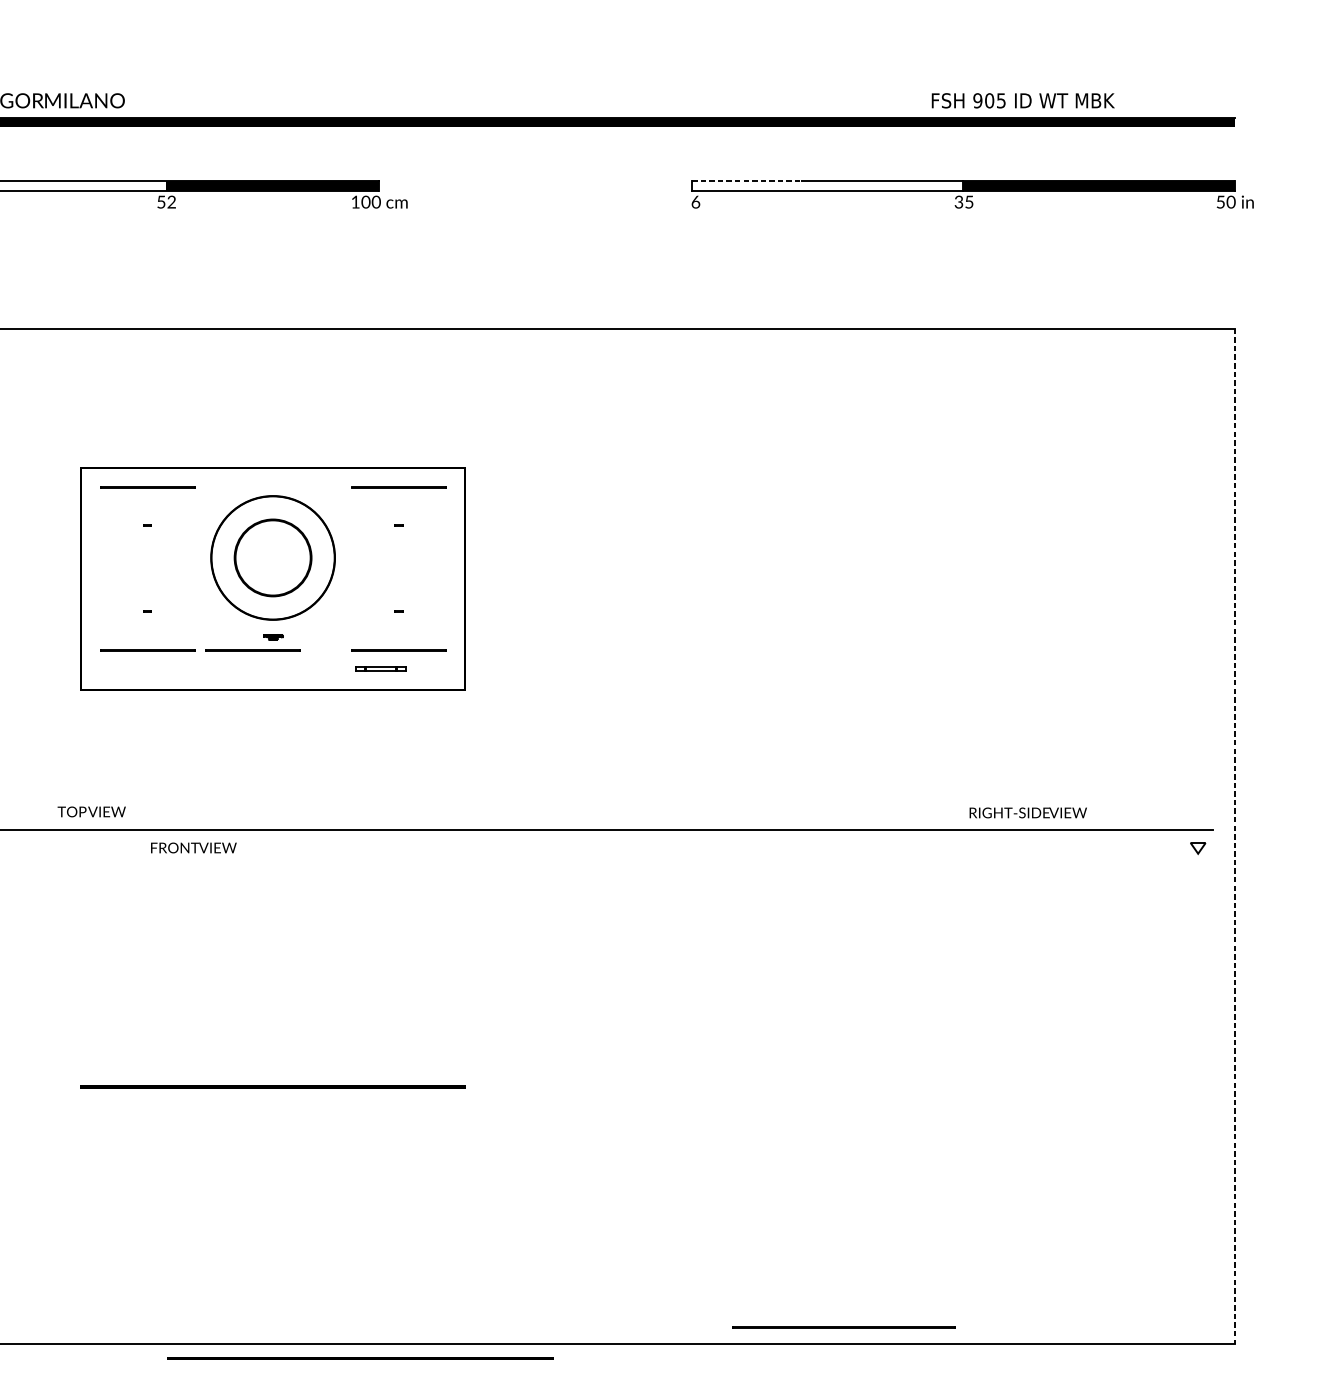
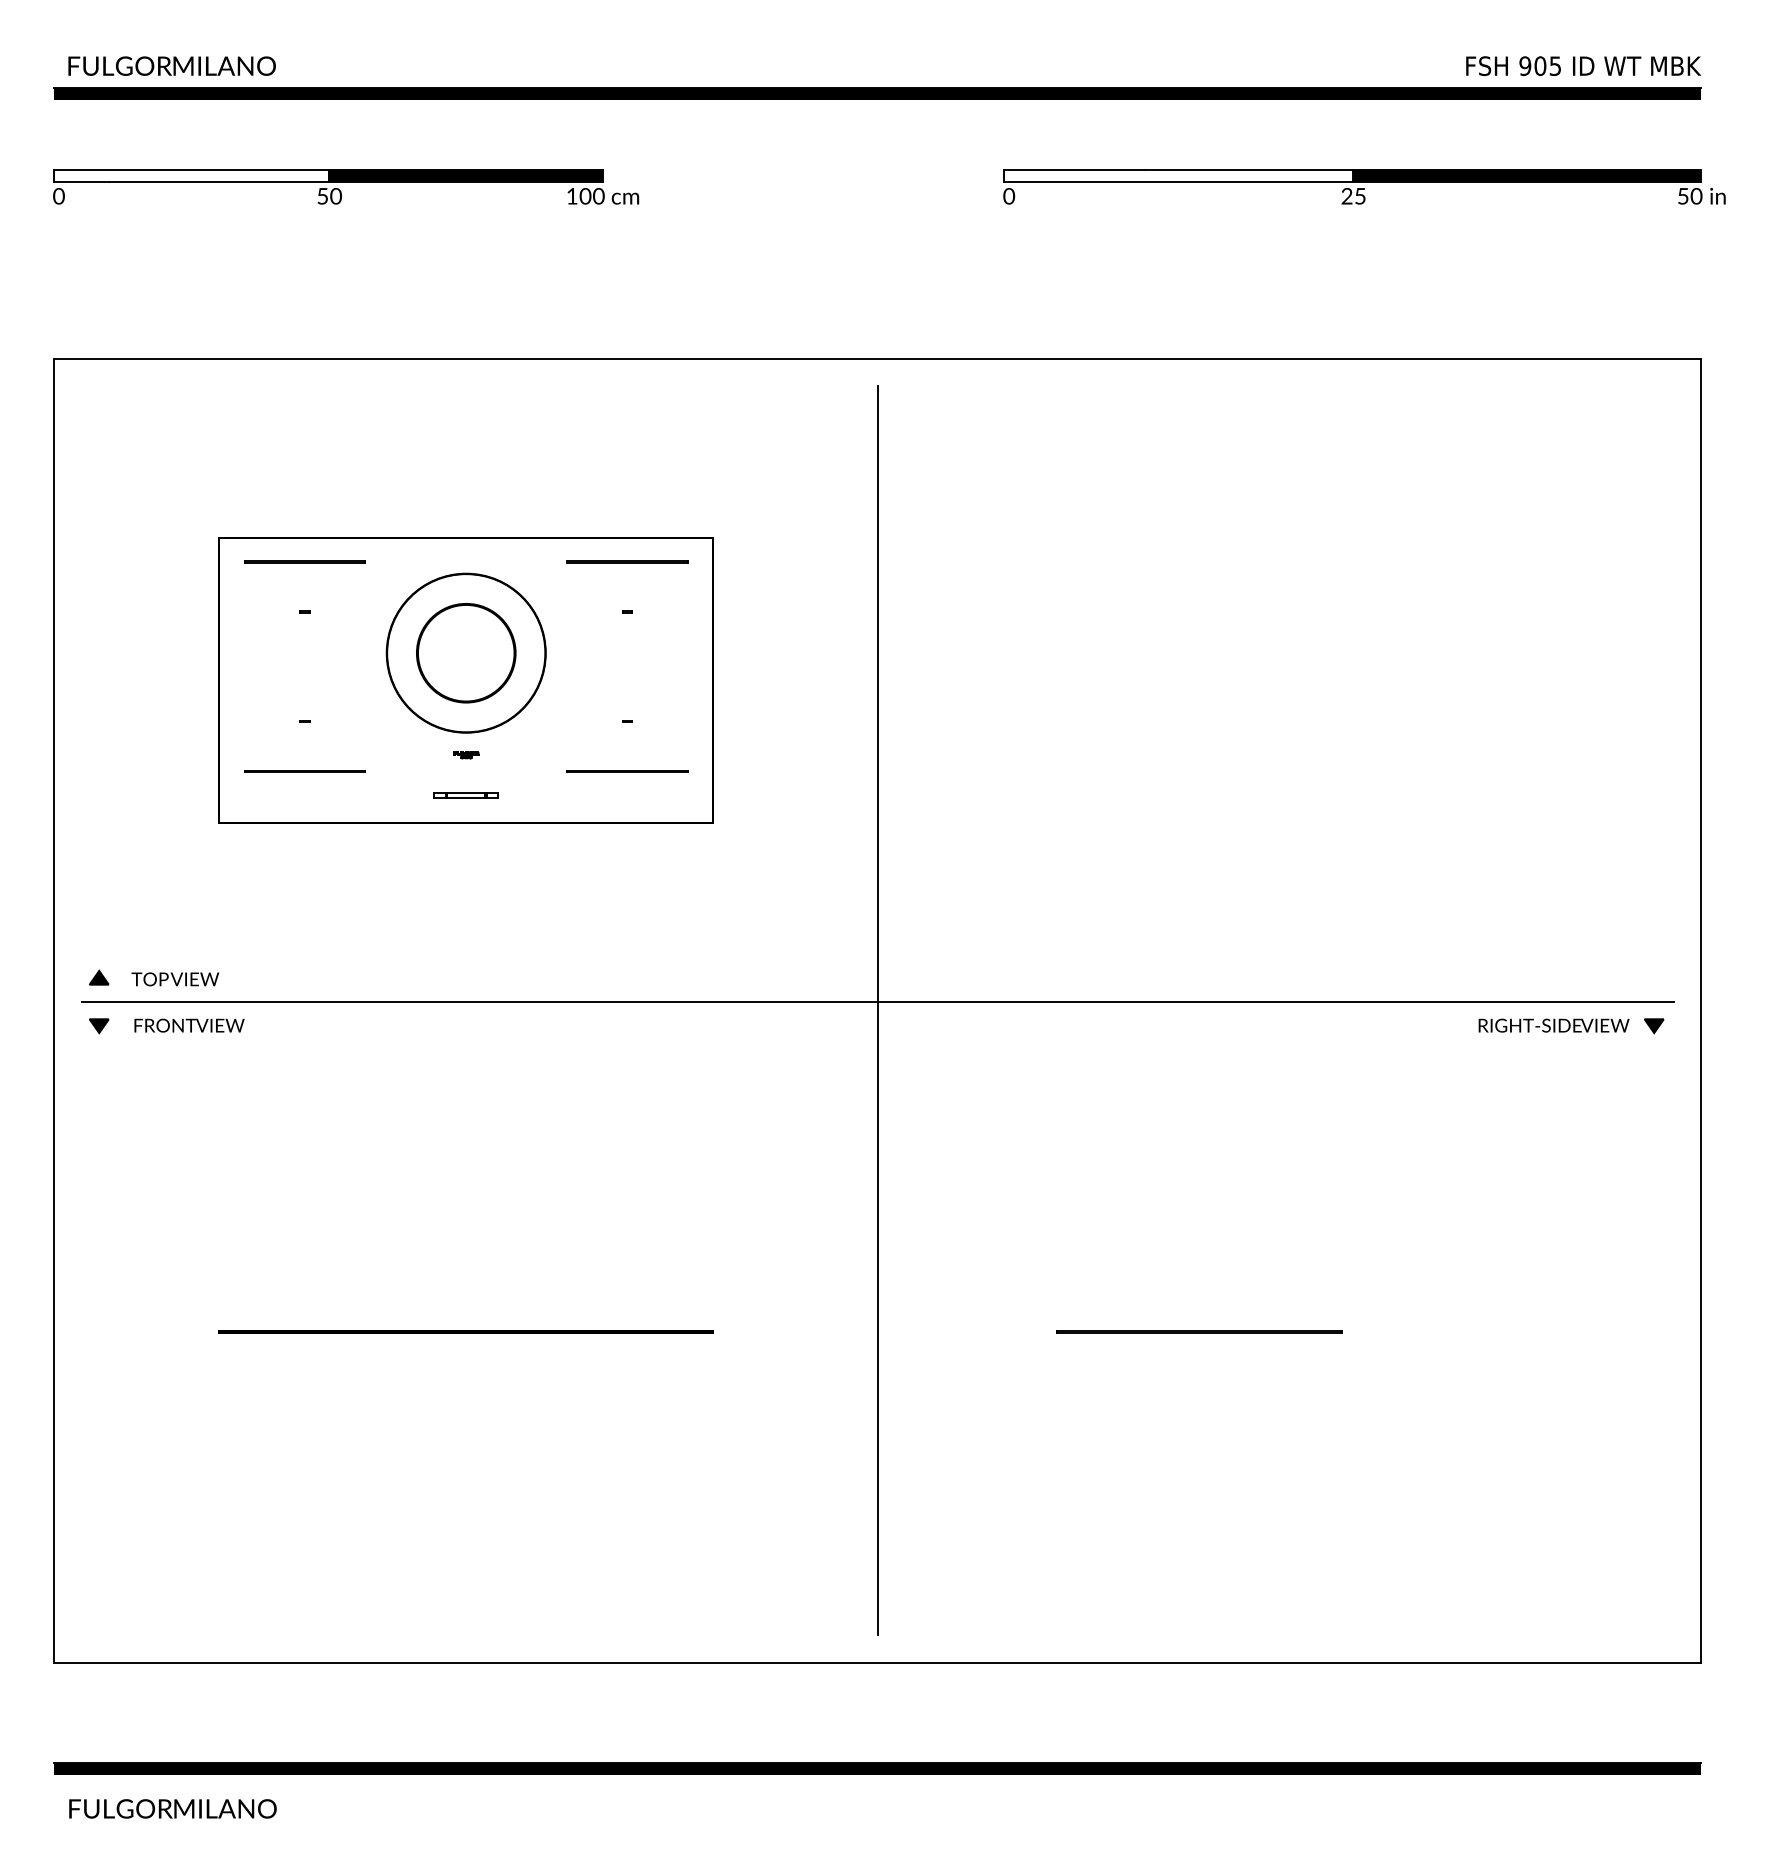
text: (1023, 101) -> (1583, 66), moved
line: (746, 181) -> (1074, 169), dashed -> solid
text: (696, 201) -> (1009, 195), 6 -> 0
text: (172, 202) -> (336, 196), 52 -> 50
text: (958, 203) -> (1346, 198), 35 -> 25
line: (252, 650) -> (439, 771), removed
part: (380, 668) -> (465, 795), moved
text: (91, 812) -> (175, 979), moved
text: (1027, 812) -> (1553, 1025), moved
line: (594, 836) -> (878, 1010), added
line: (1234, 836) -> (1700, 1010), dashed -> solid
text: (193, 847) -> (189, 1025), moved
fill: (1197, 848) -> (1653, 1026), added
line: (844, 1326) -> (1199, 1331), moved
line: (359, 1357) -> (577, 1680), removed

